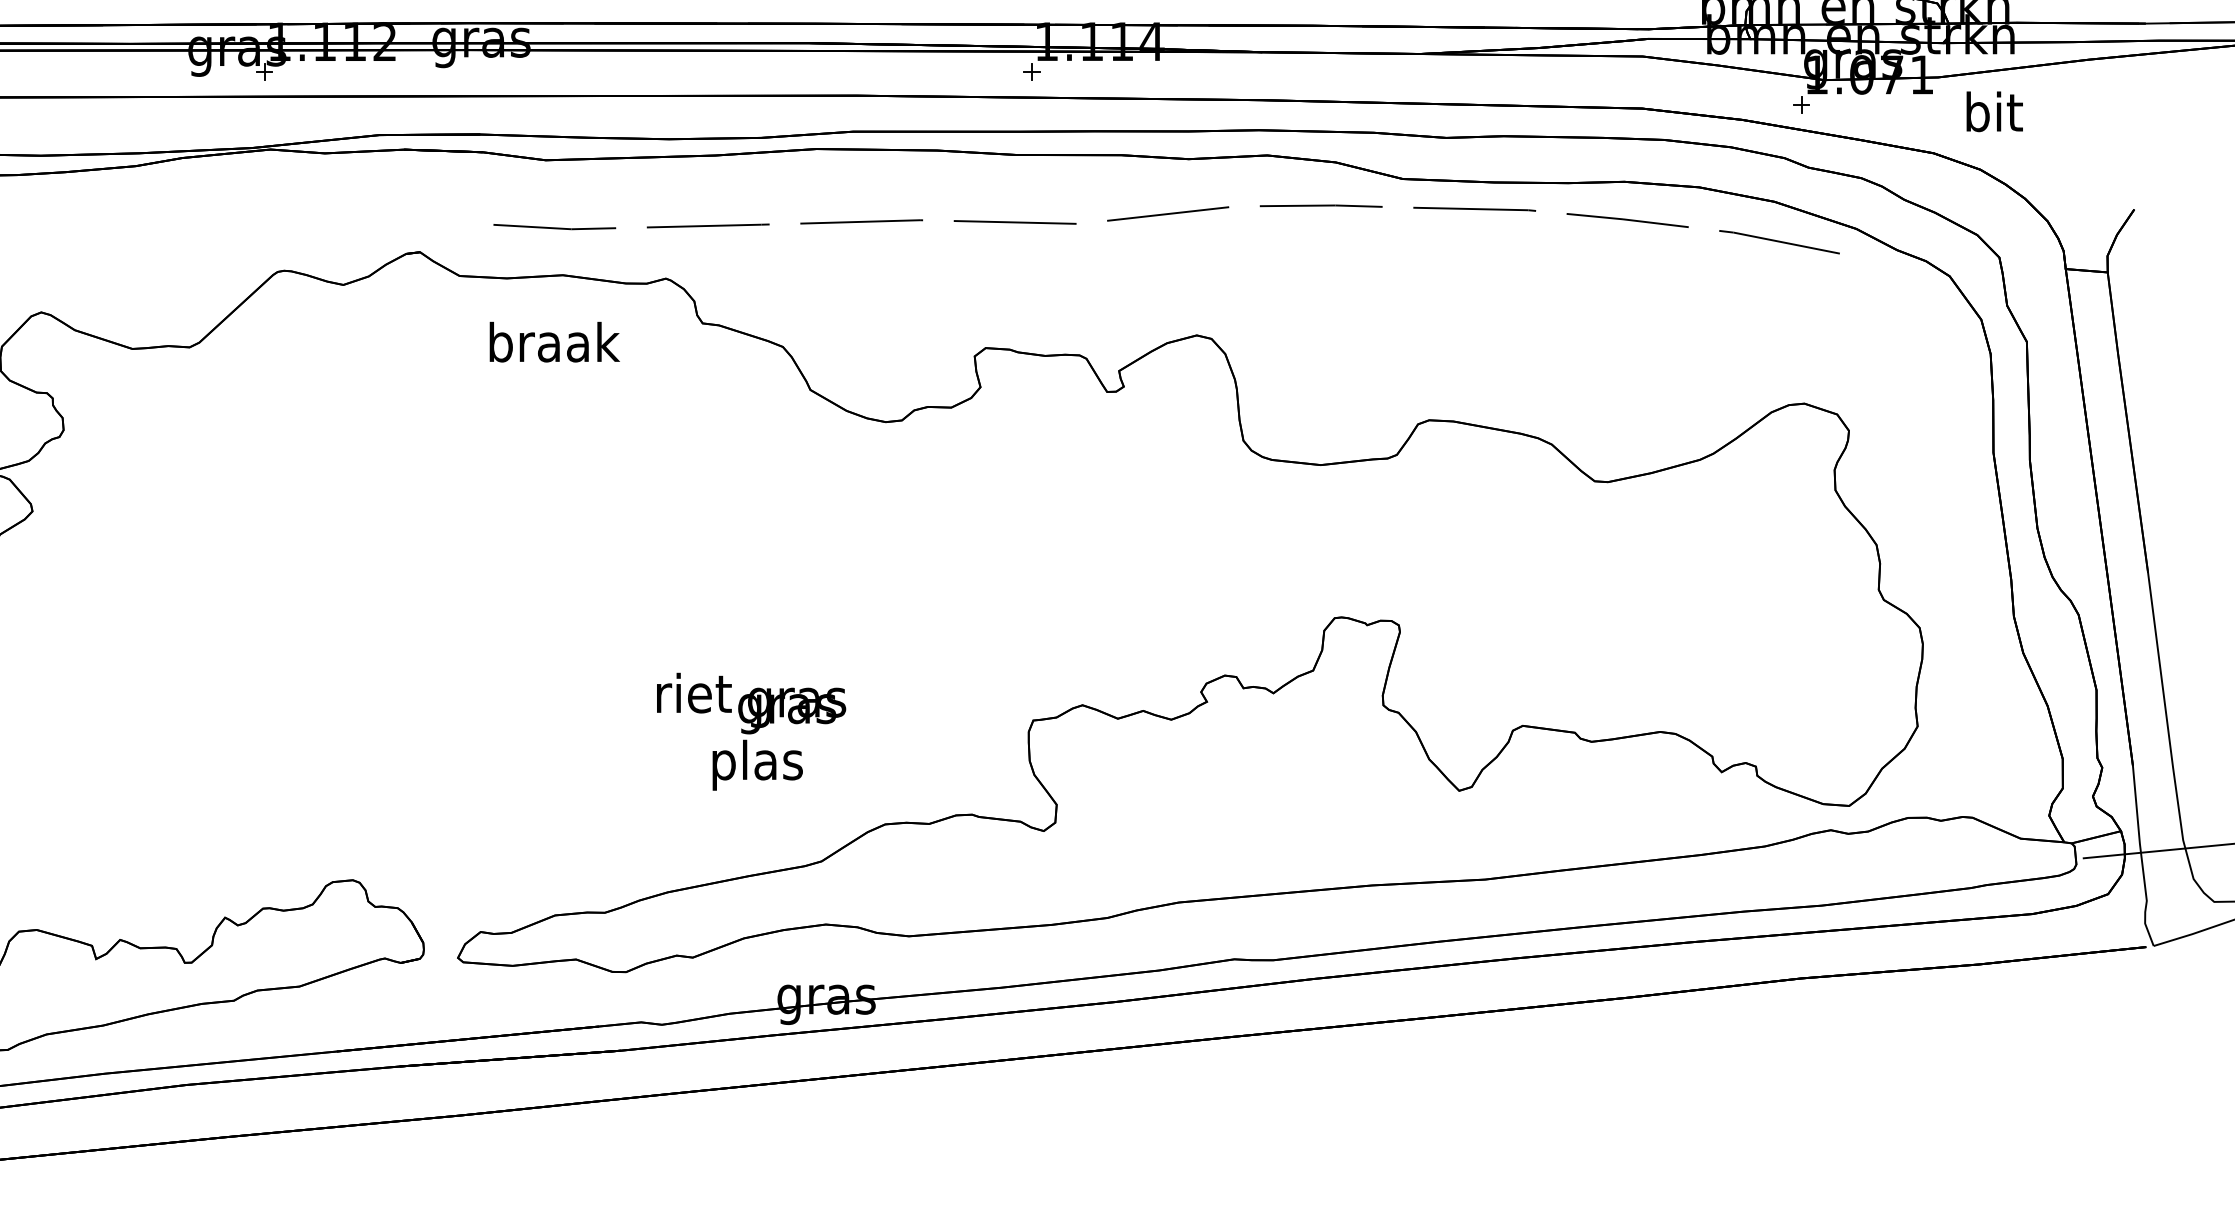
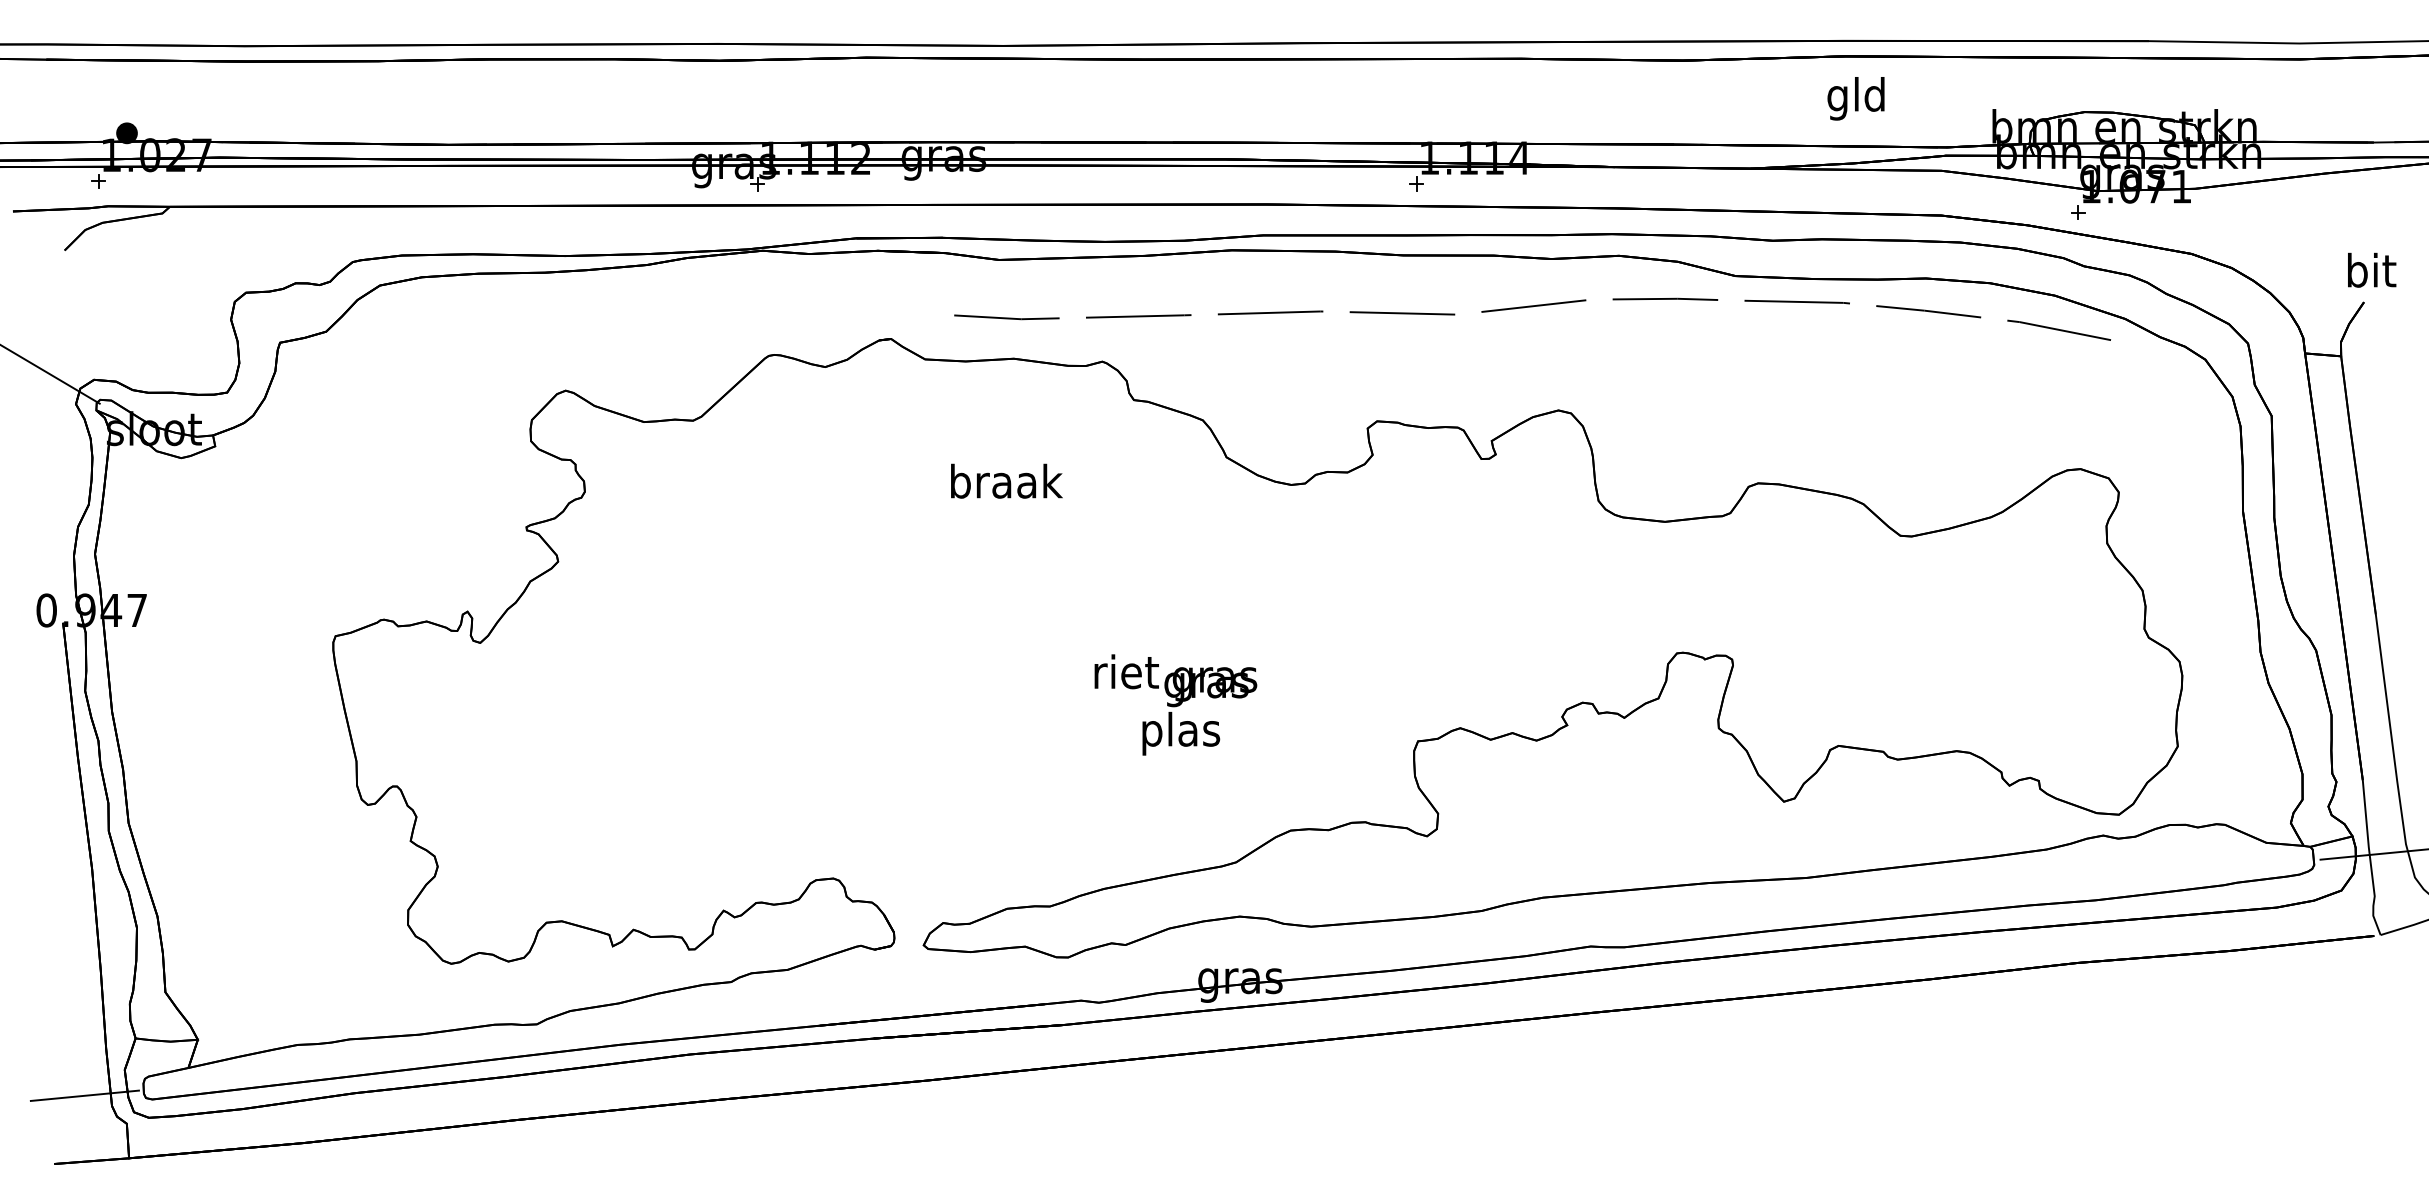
text: (1995, 110) -> (2372, 269), moved
text: (554, 341) -> (1006, 480), moved
text: (751, 731) -> (1175, 704), moved

